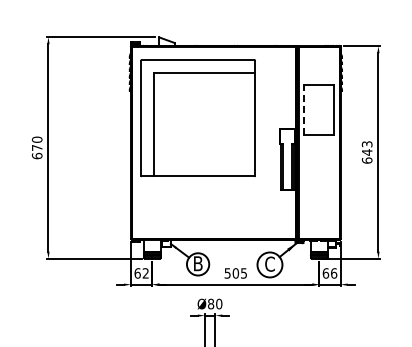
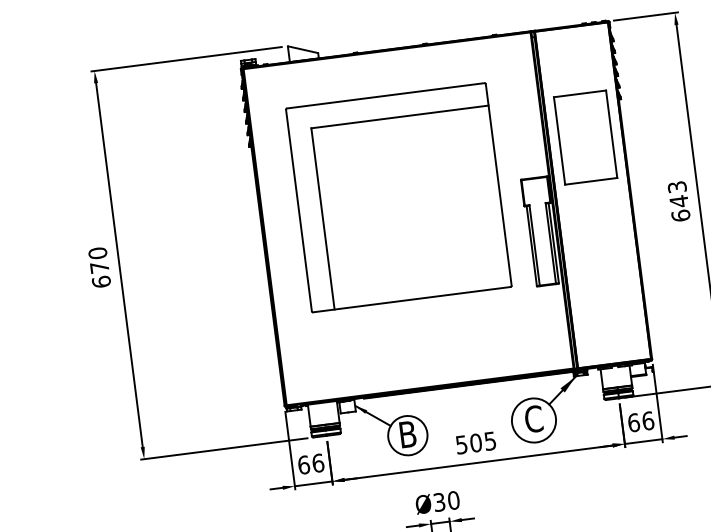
line: (304, 109) -> (559, 140), dashed -> solid
part: (197, 118) -> (397, 198), moved
text: (145, 273) -> (317, 463), 62 -> 66
text: (211, 303) -> (440, 501), Ø80 -> Ø30

